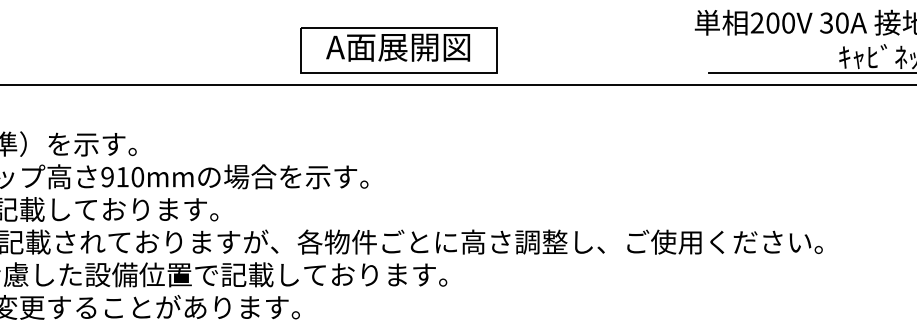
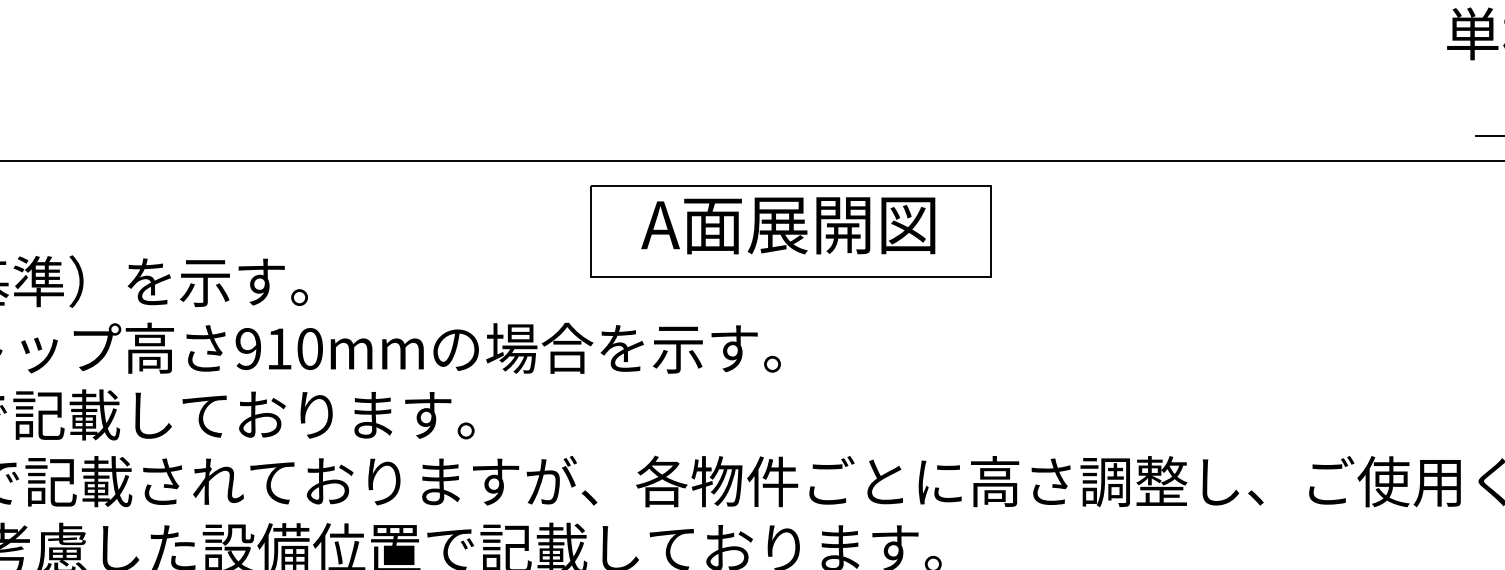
part: (398, 50) -> (789, 231), moved

